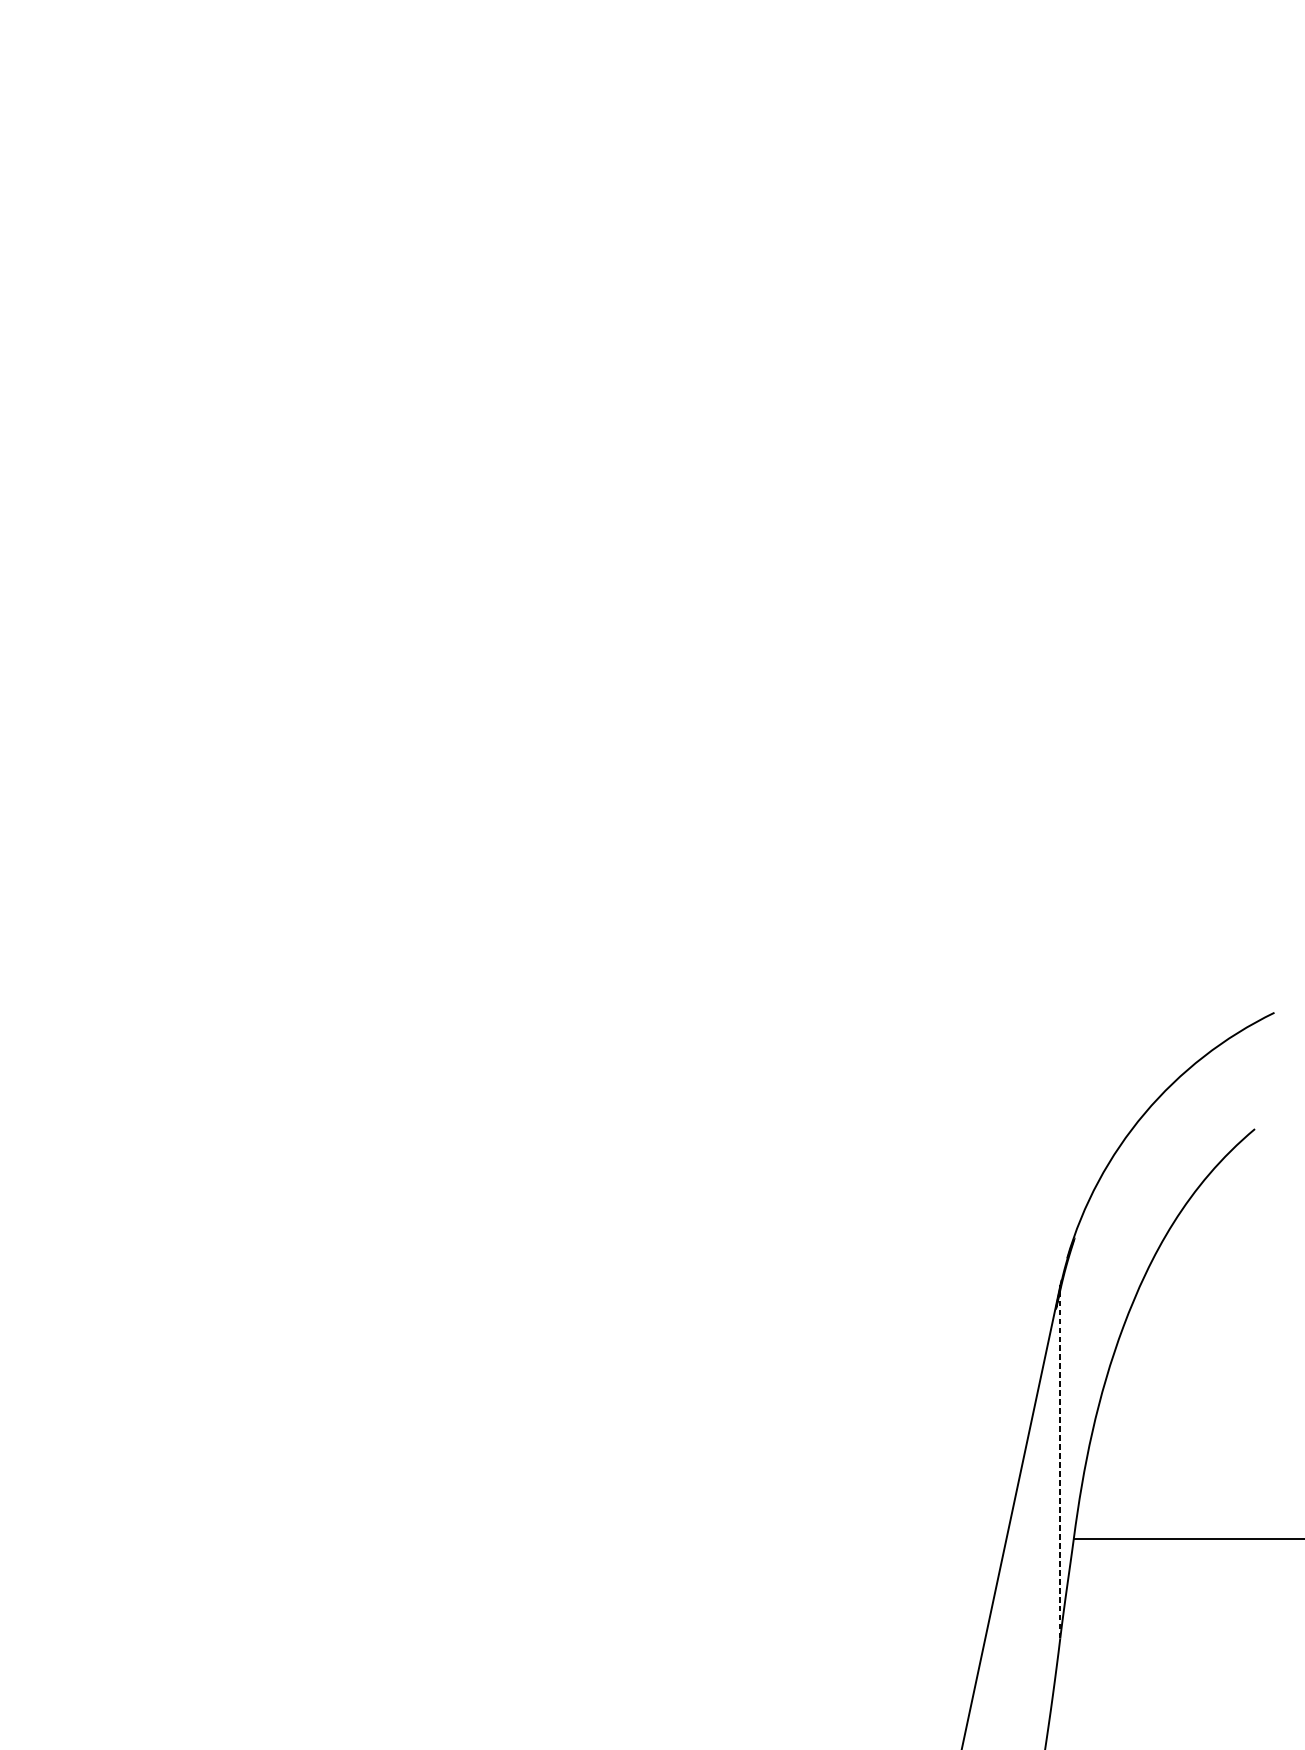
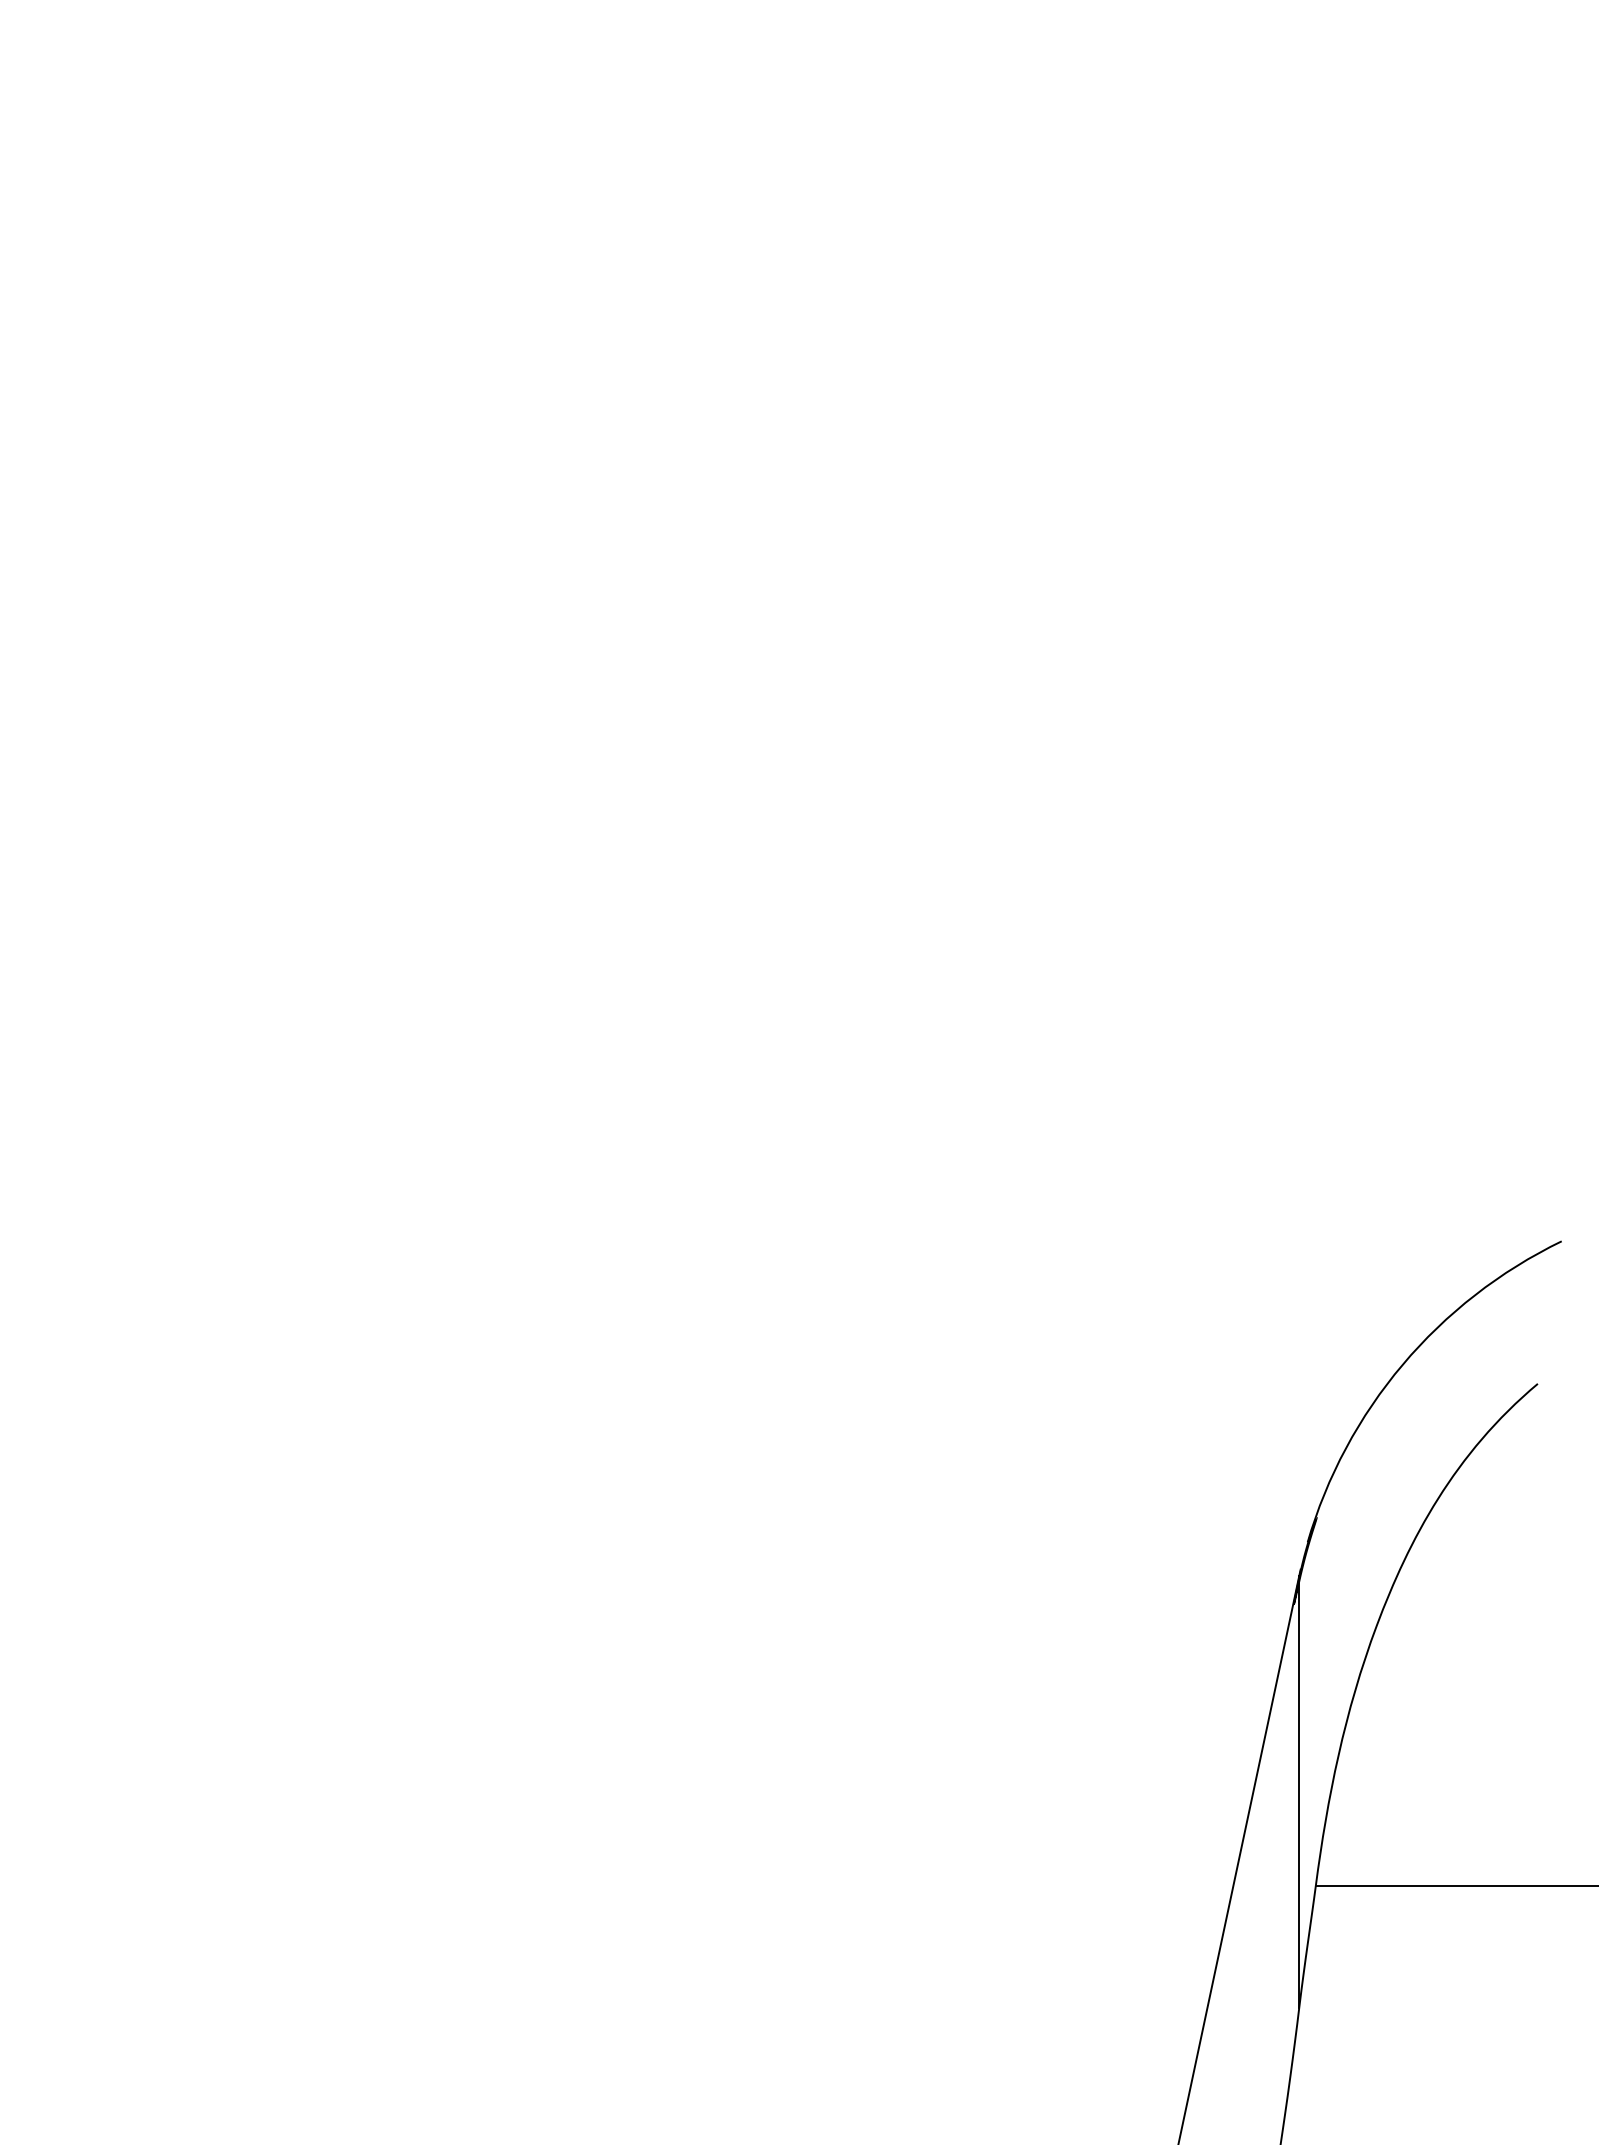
line: (1060, 1464) -> (1299, 1794), dashed -> solid

